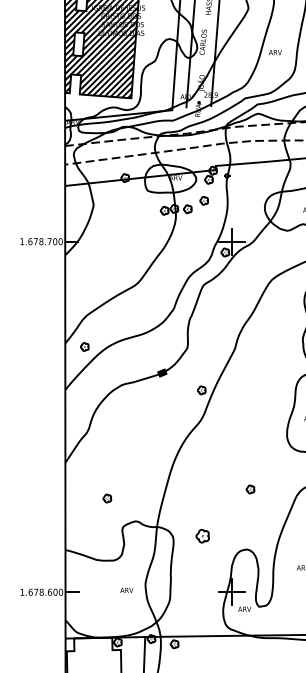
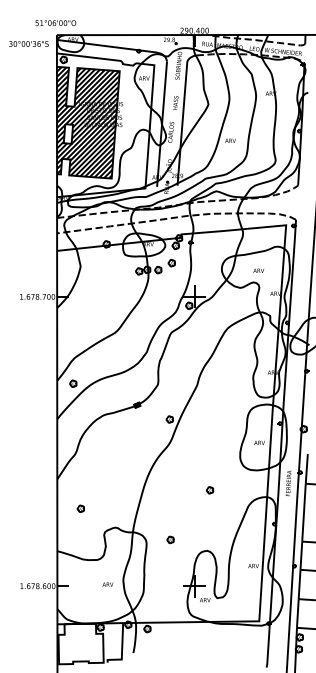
part: (249, 489) -> (209, 490), moved
part: (106, 498) -> (80, 508), moved
part: (202, 535) -> (170, 539), size x0.62

